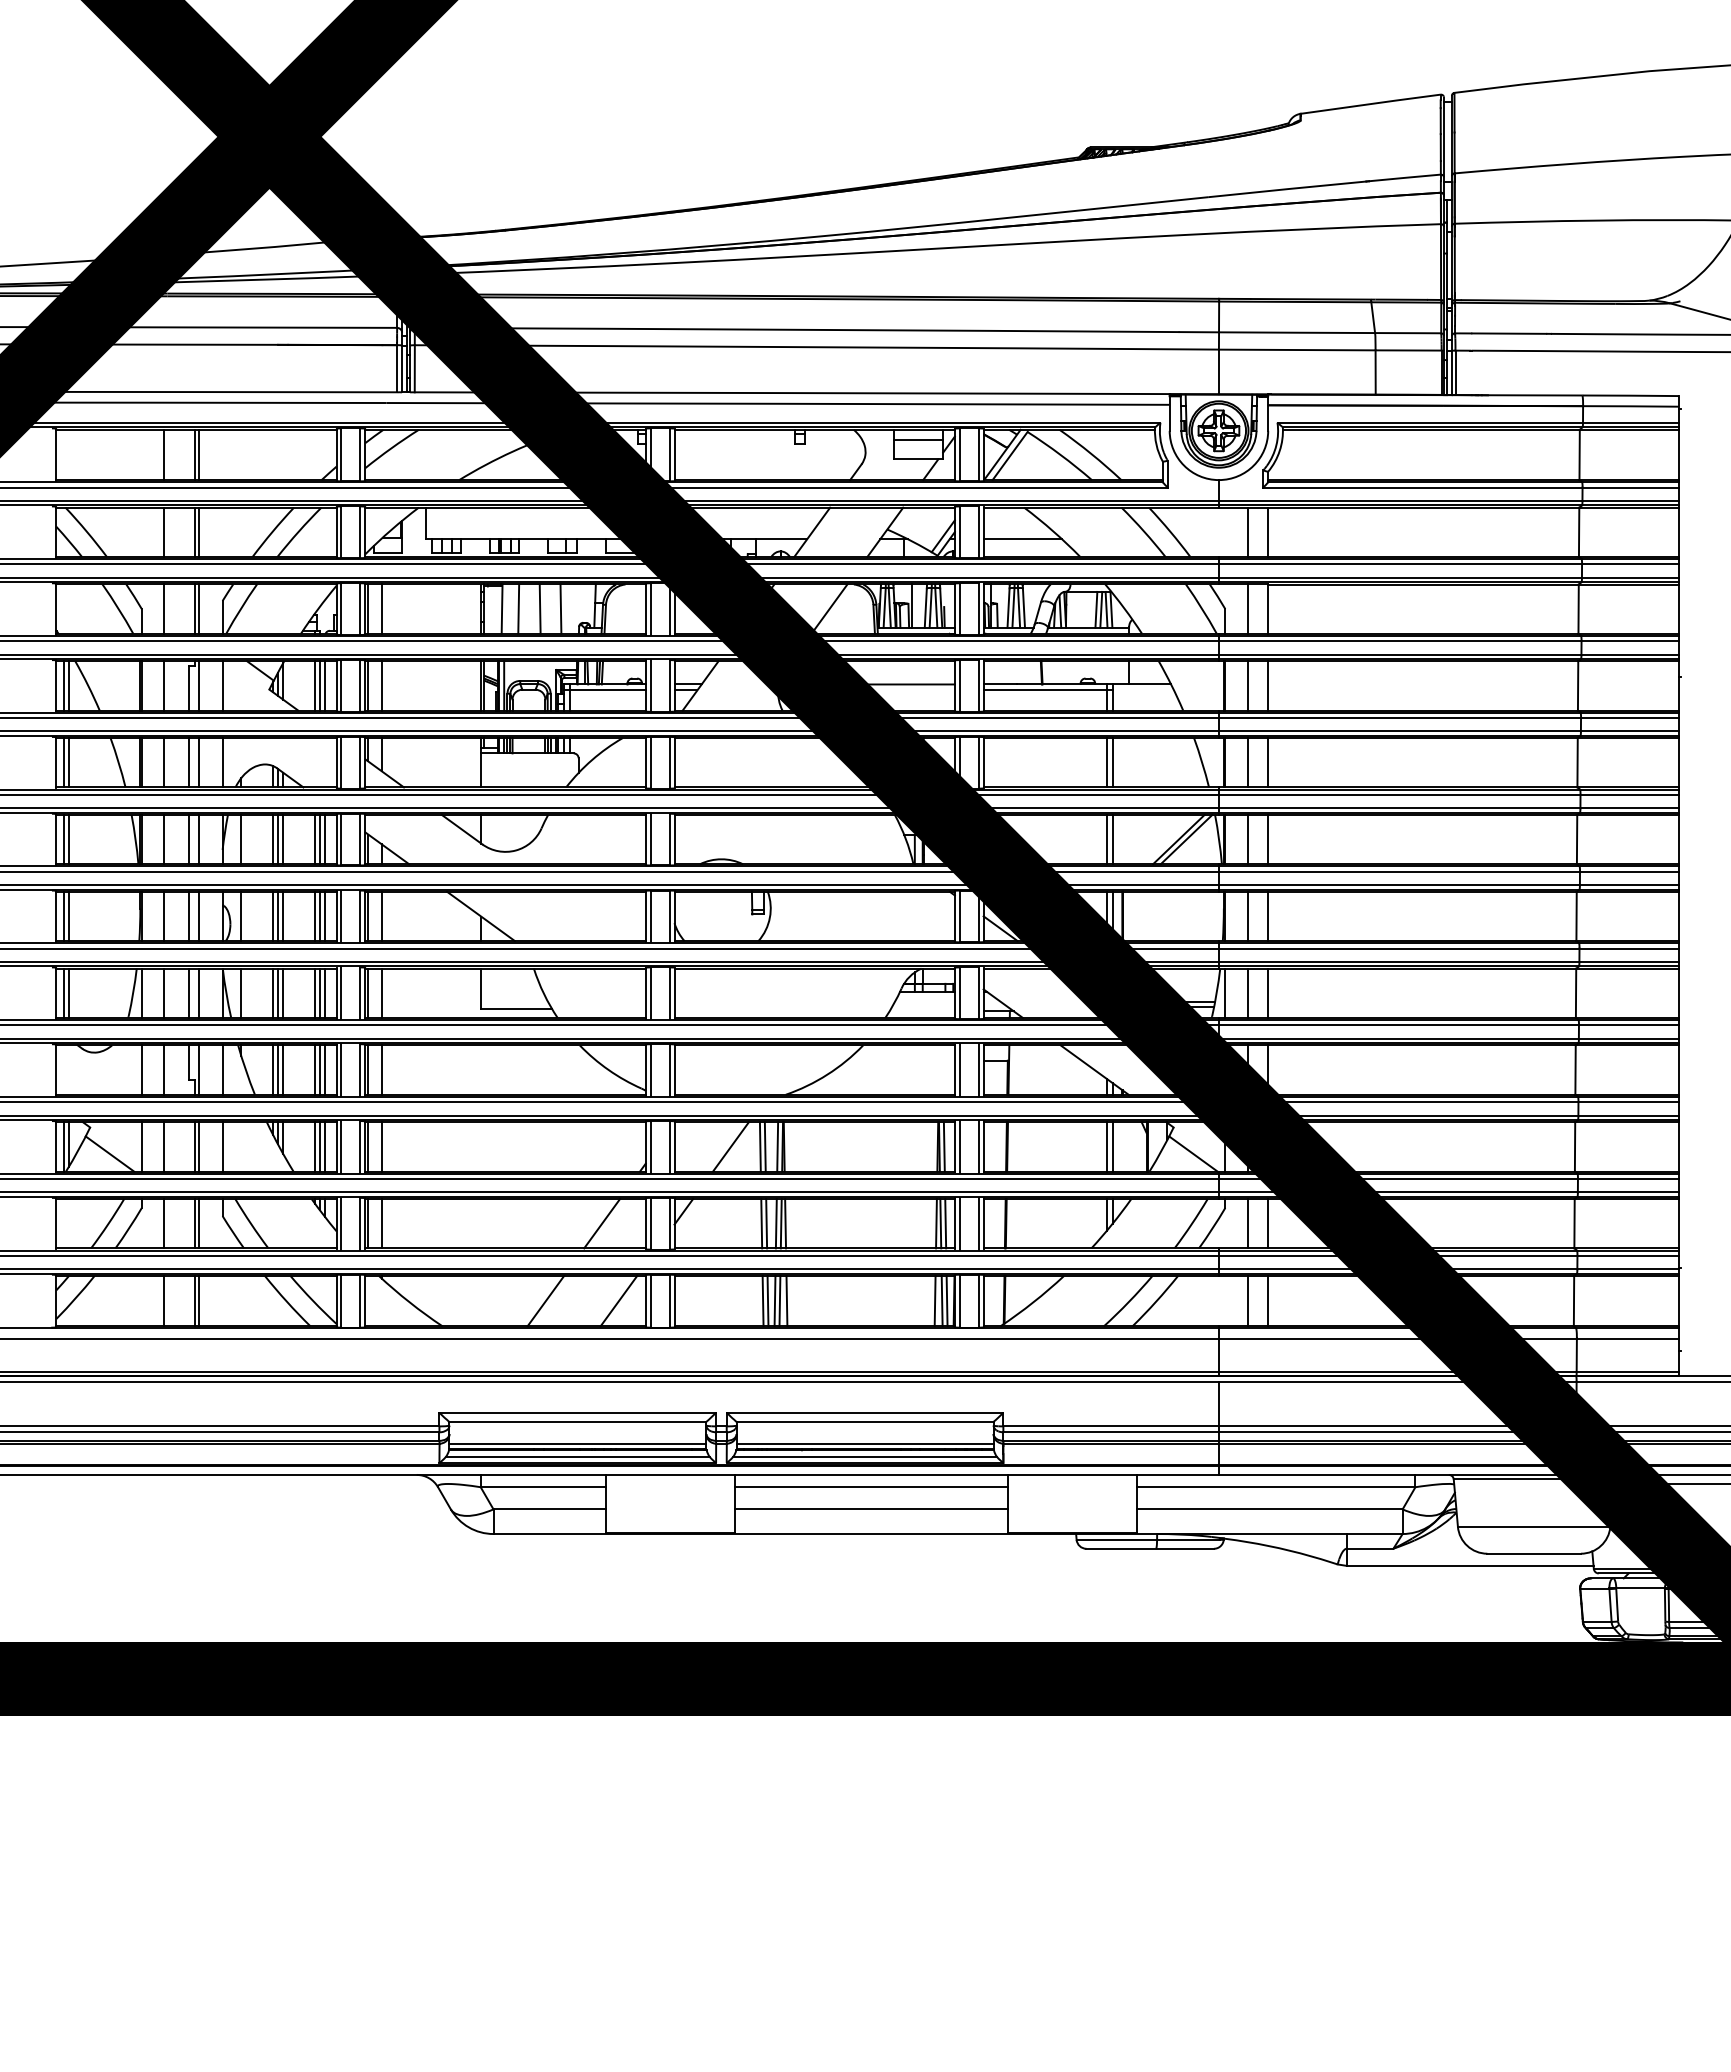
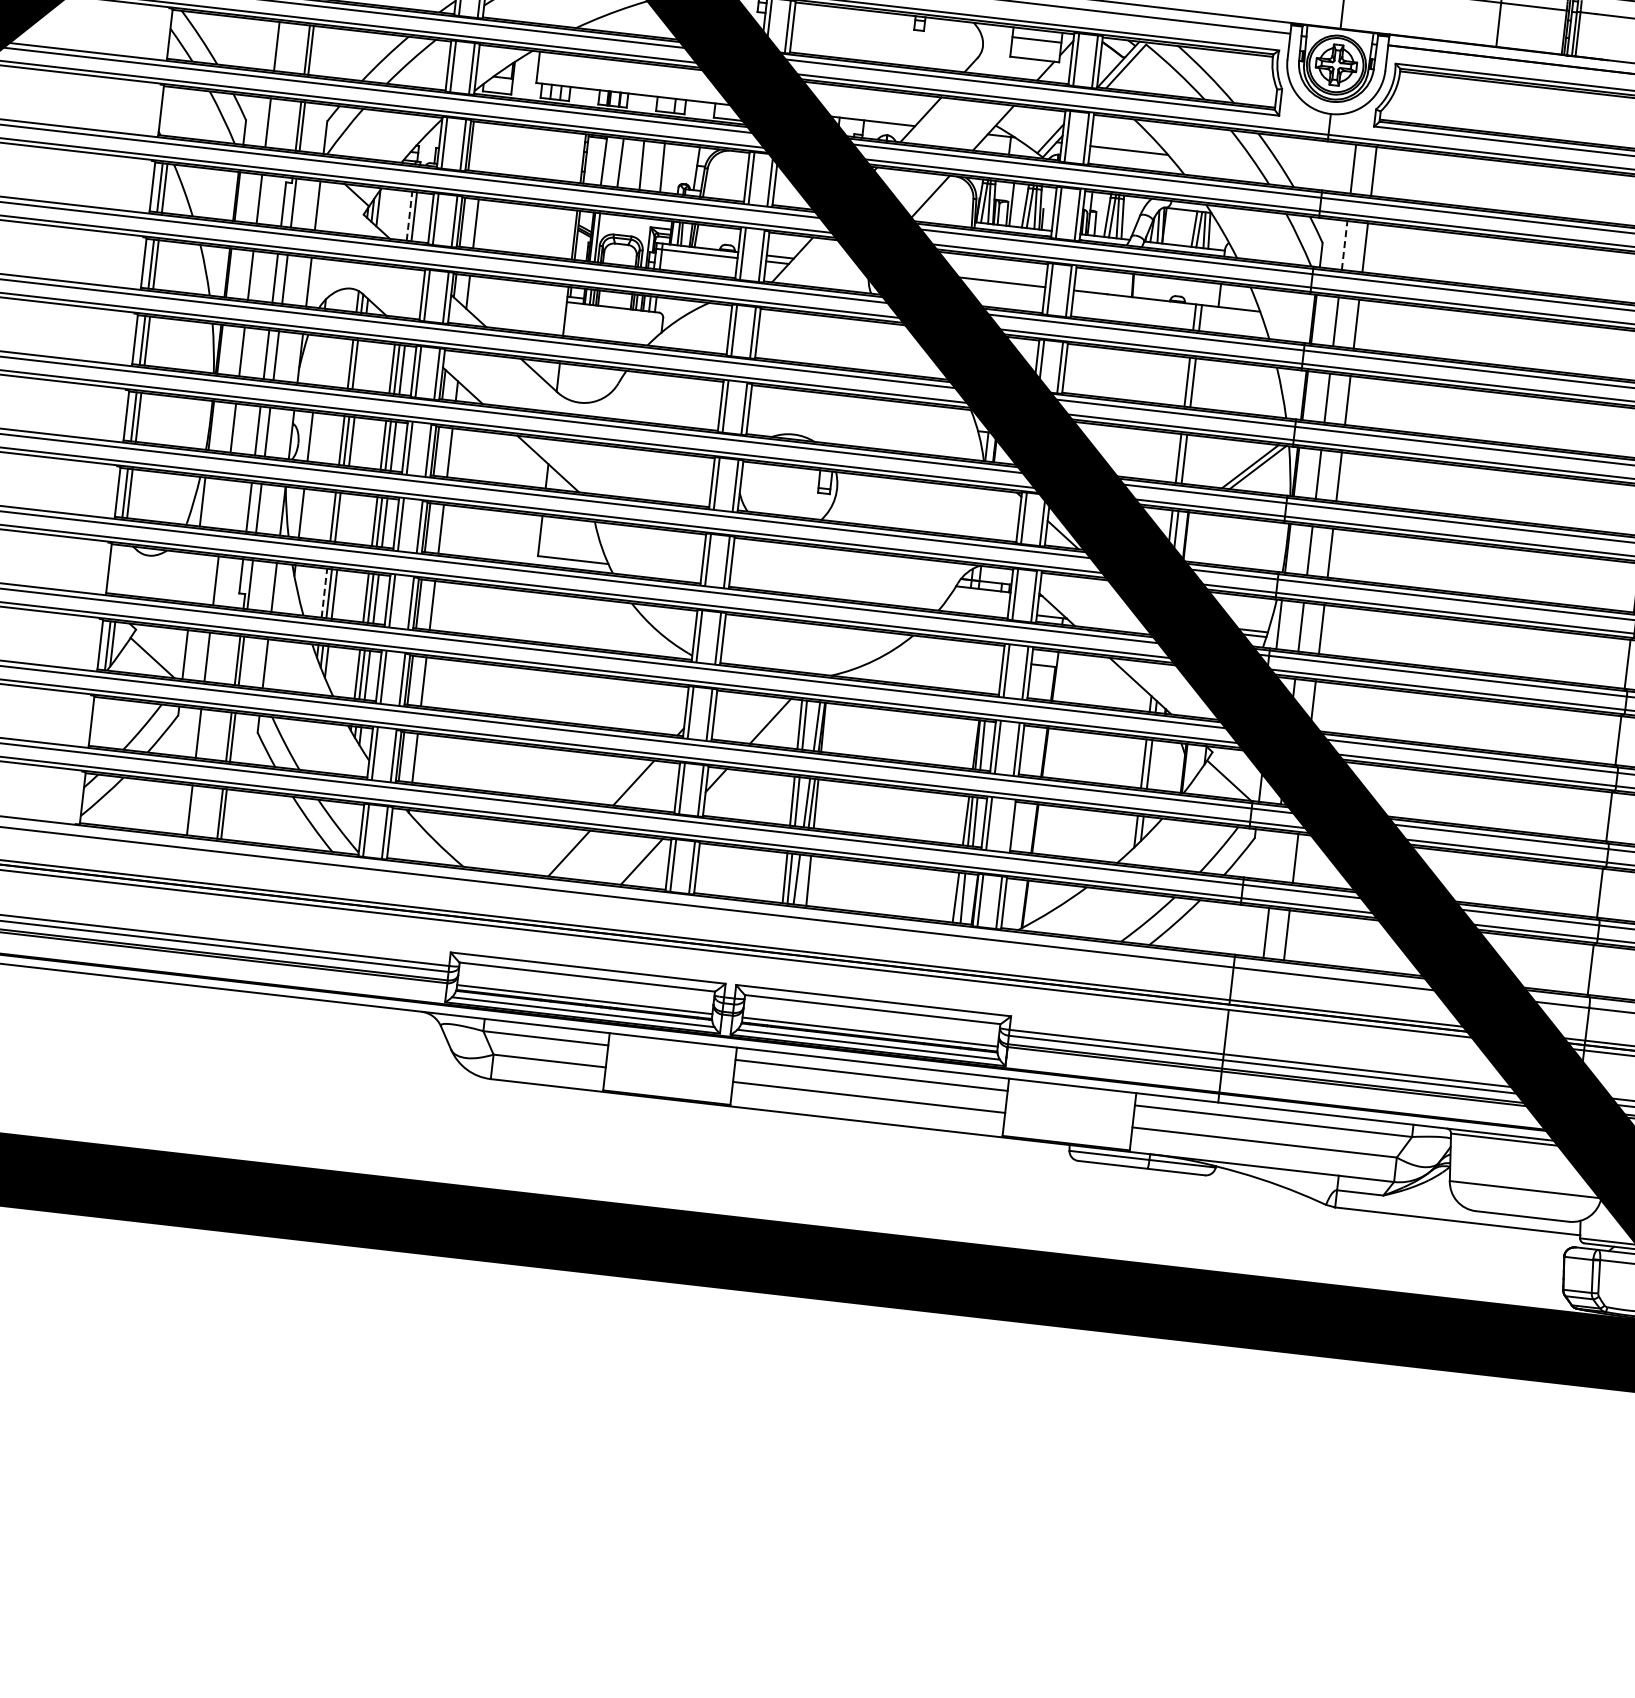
line: (381, 608) -> (484, 146), removed
line: (1247, 609) -> (1344, 245), solid -> dashed
line: (315, 685) -> (409, 215), solid -> dashed
line: (325, 685) -> (419, 217), removed
line: (1047, 690) -> (1136, 303), removed
line: (241, 839) -> (319, 360), removed
line: (283, 839) -> (360, 365), removed
line: (164, 992) -> (225, 503), removed
line: (283, 992) -> (343, 517), removed
line: (141, 1069) -> (193, 577), removed
line: (273, 1070) -> (324, 593), solid -> dashed
line: (978, 1223) -> (1007, 825), removed
line: (1247, 1223) -> (1275, 855), removed
line: (779, 1300) -> (801, 879), removed
line: (946, 1300) -> (967, 898), removed

